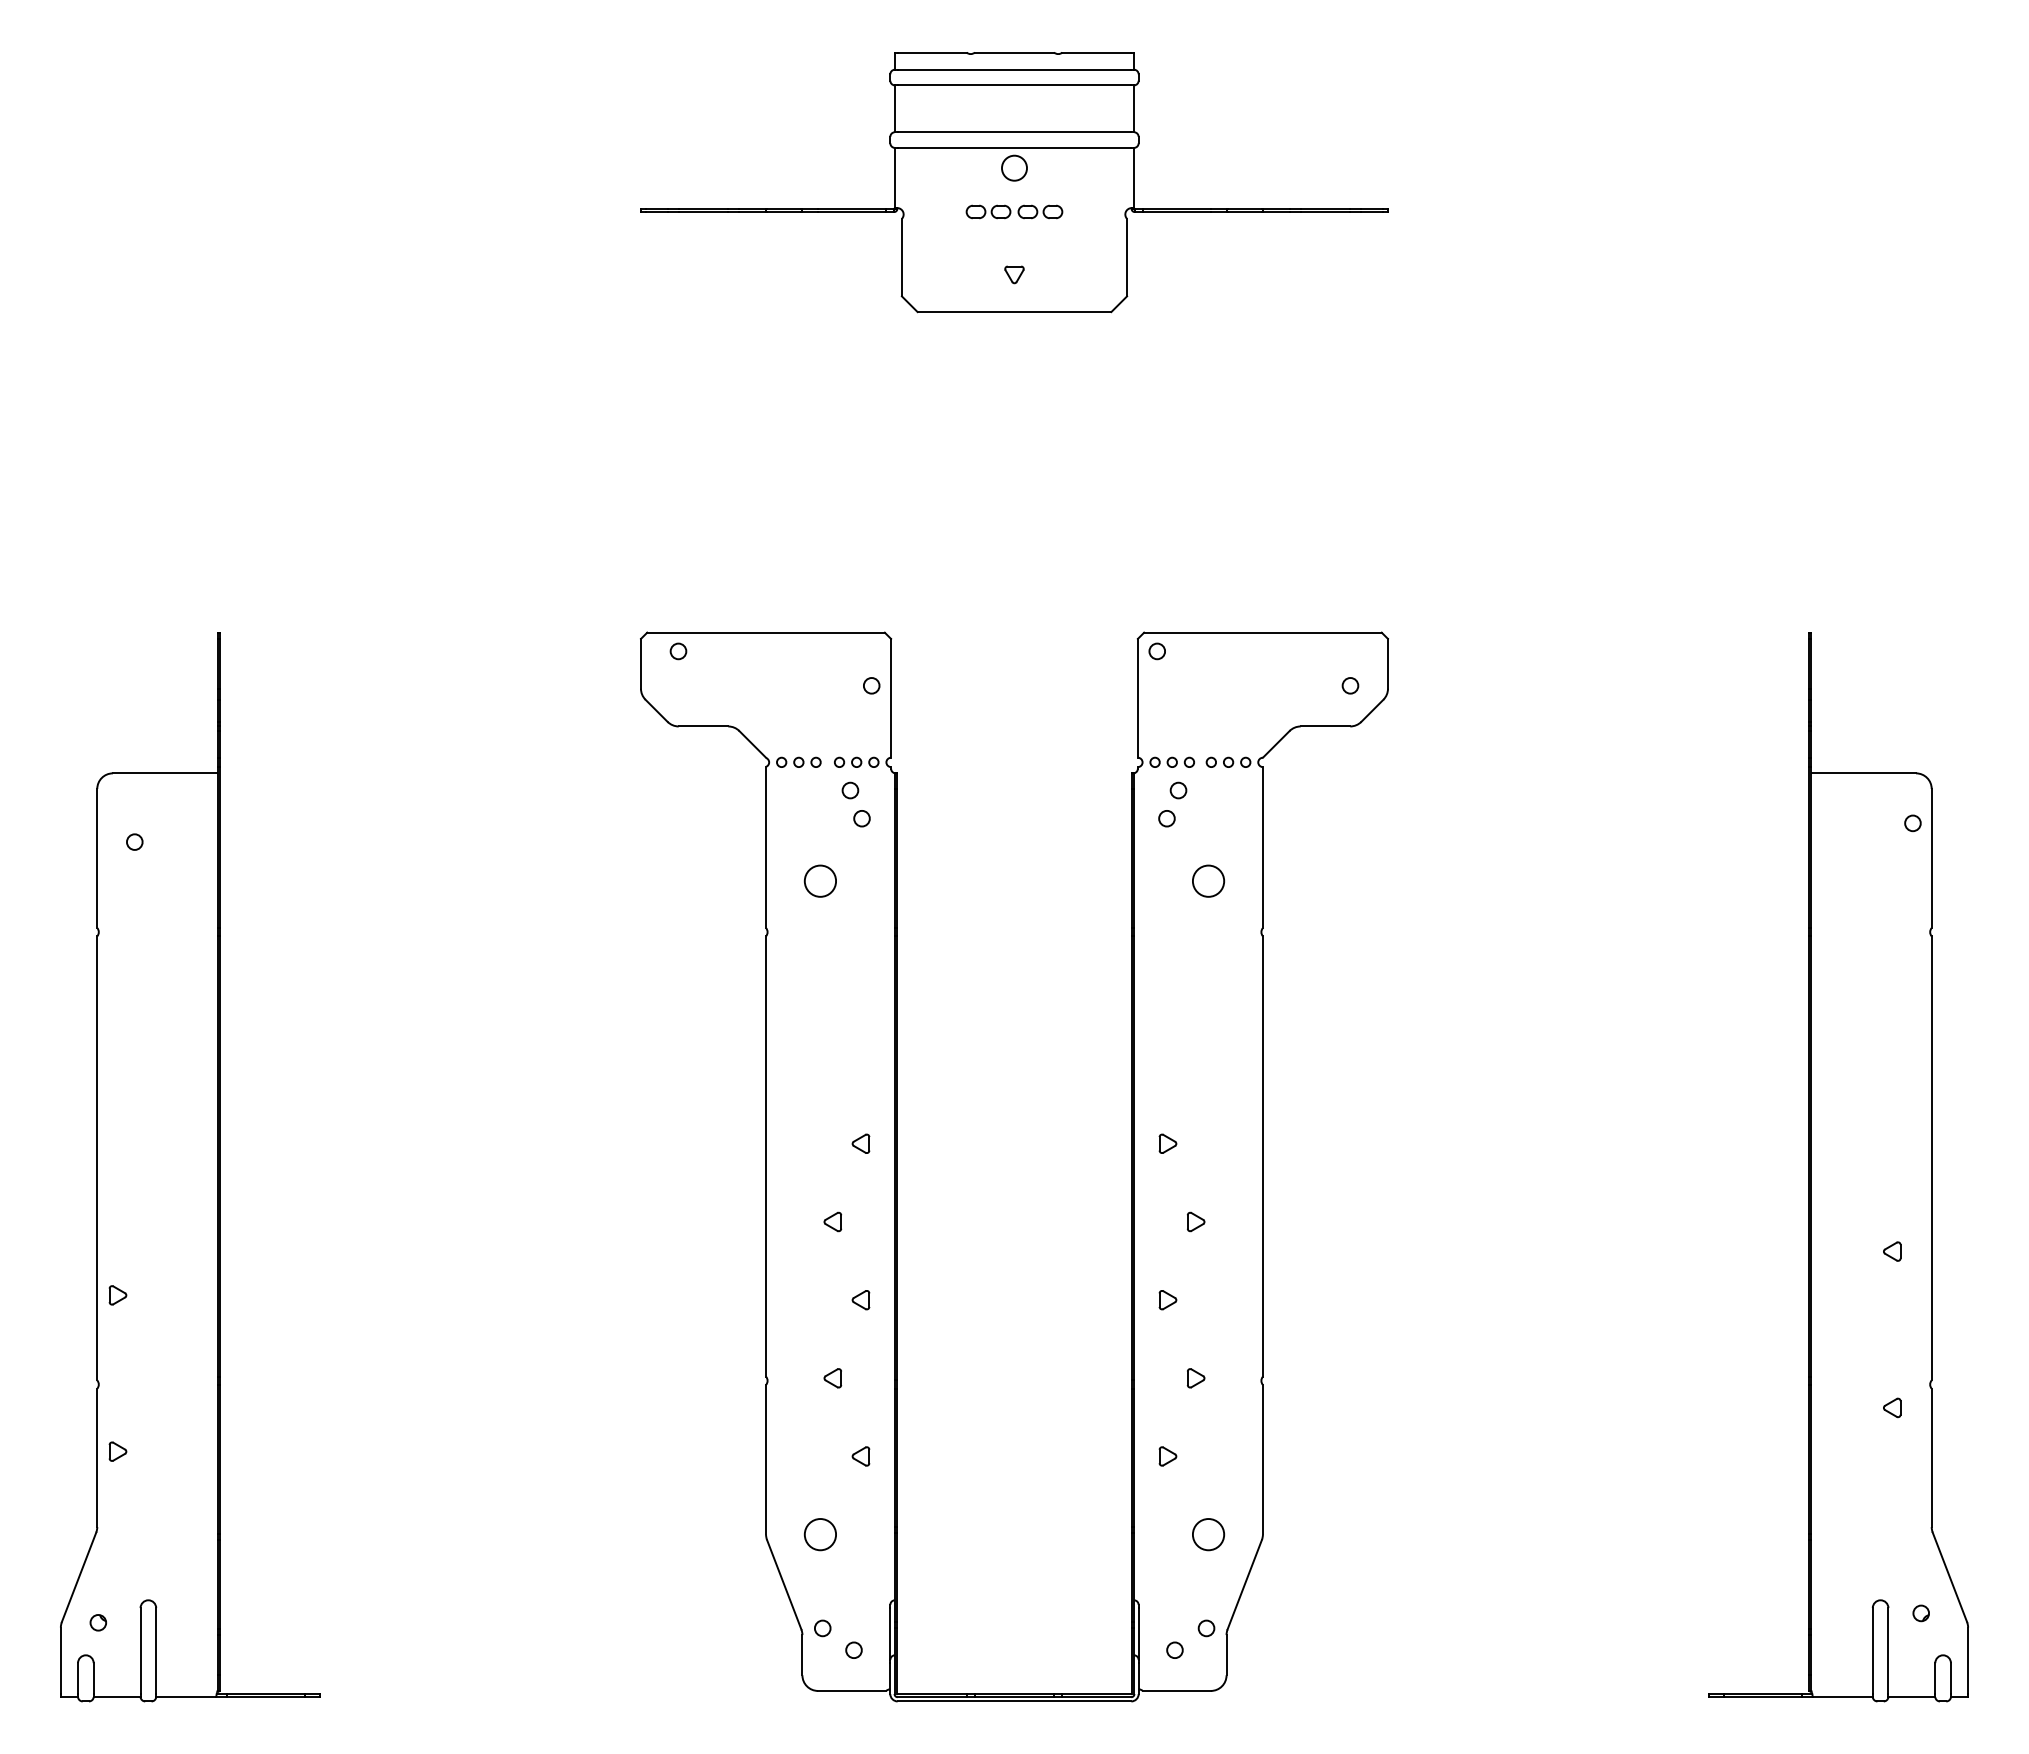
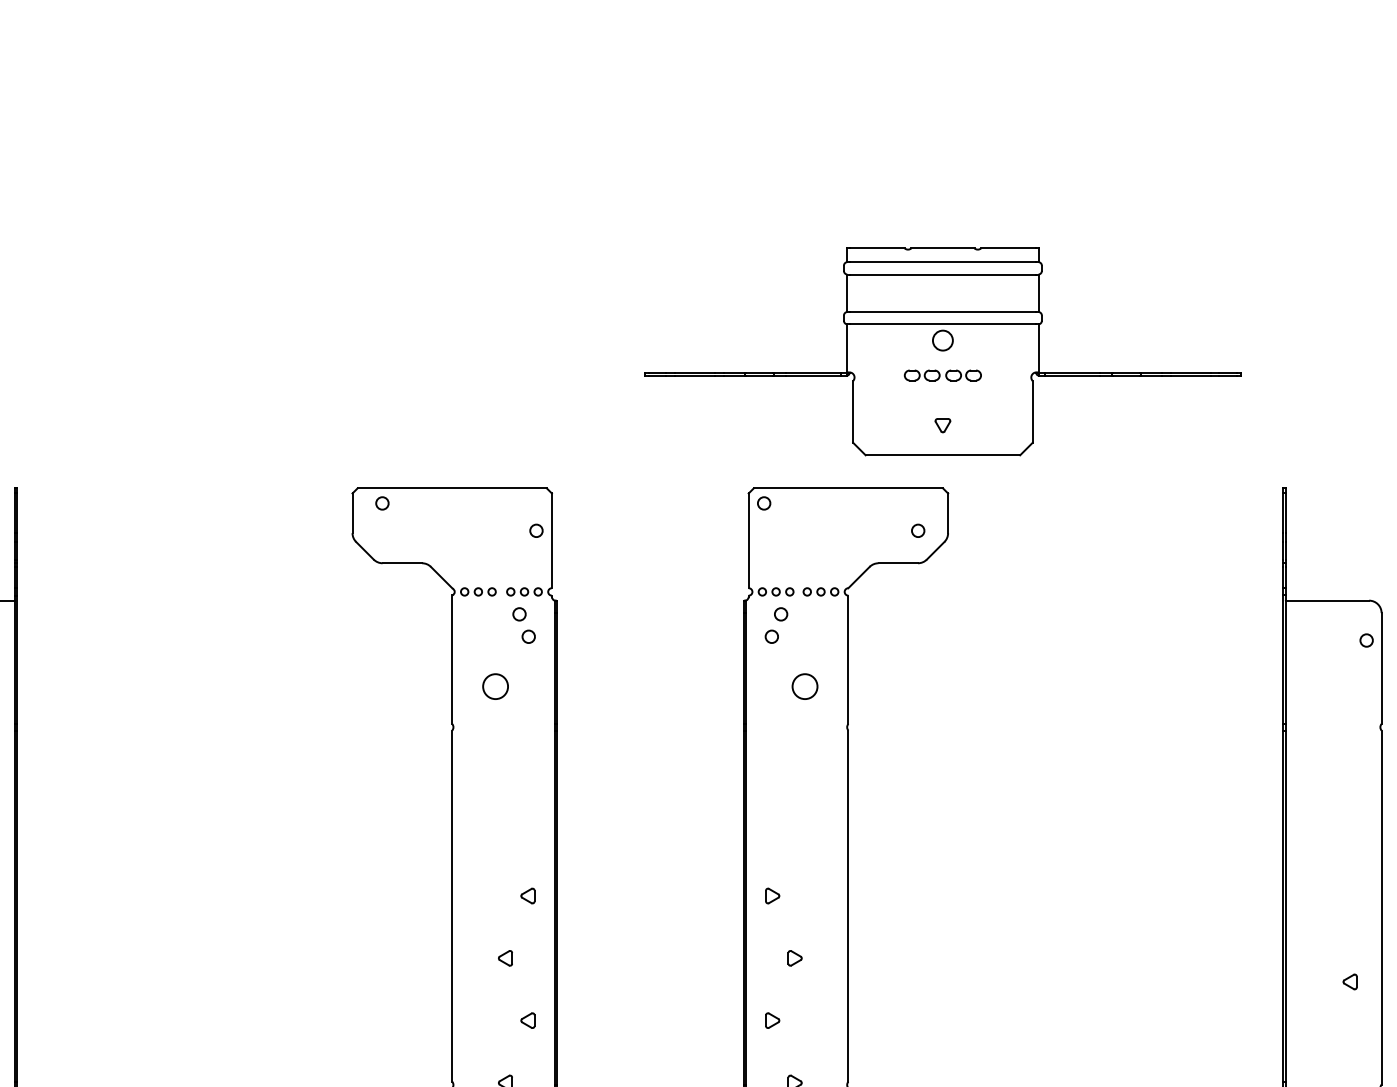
part: (1014, 182) -> (942, 352), moved

